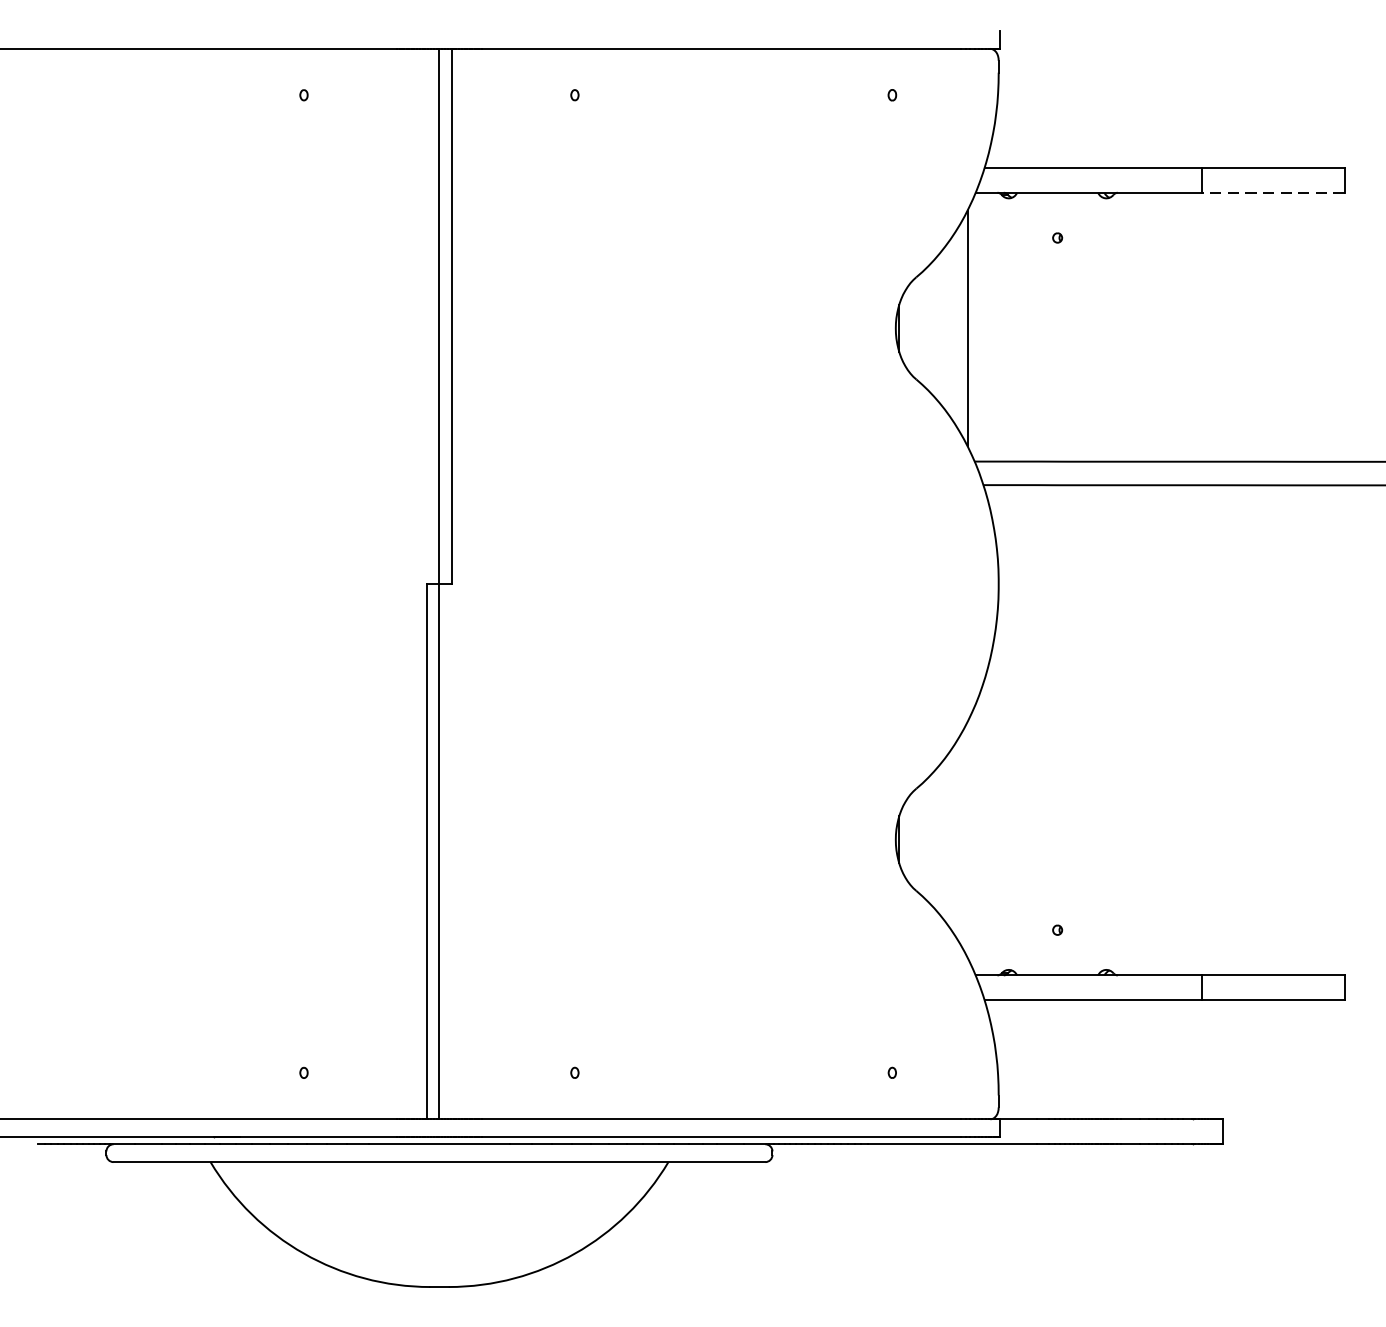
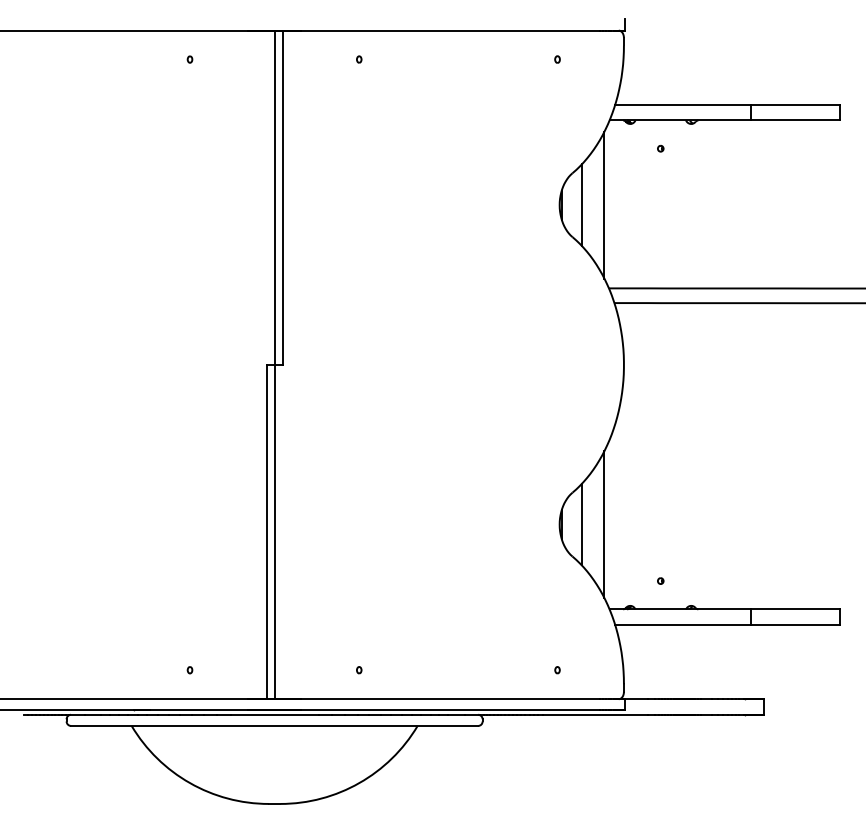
line: (1273, 192) -> (795, 120), dashed -> solid
line: (930, 327) -> (581, 204), added
line: (930, 839) -> (581, 524), added
line: (967, 839) -> (604, 524), added

